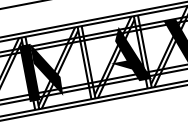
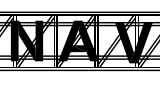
fill: (109, 57) -> (72, 40), added
fill: (63, 65) -> (39, 40), added

